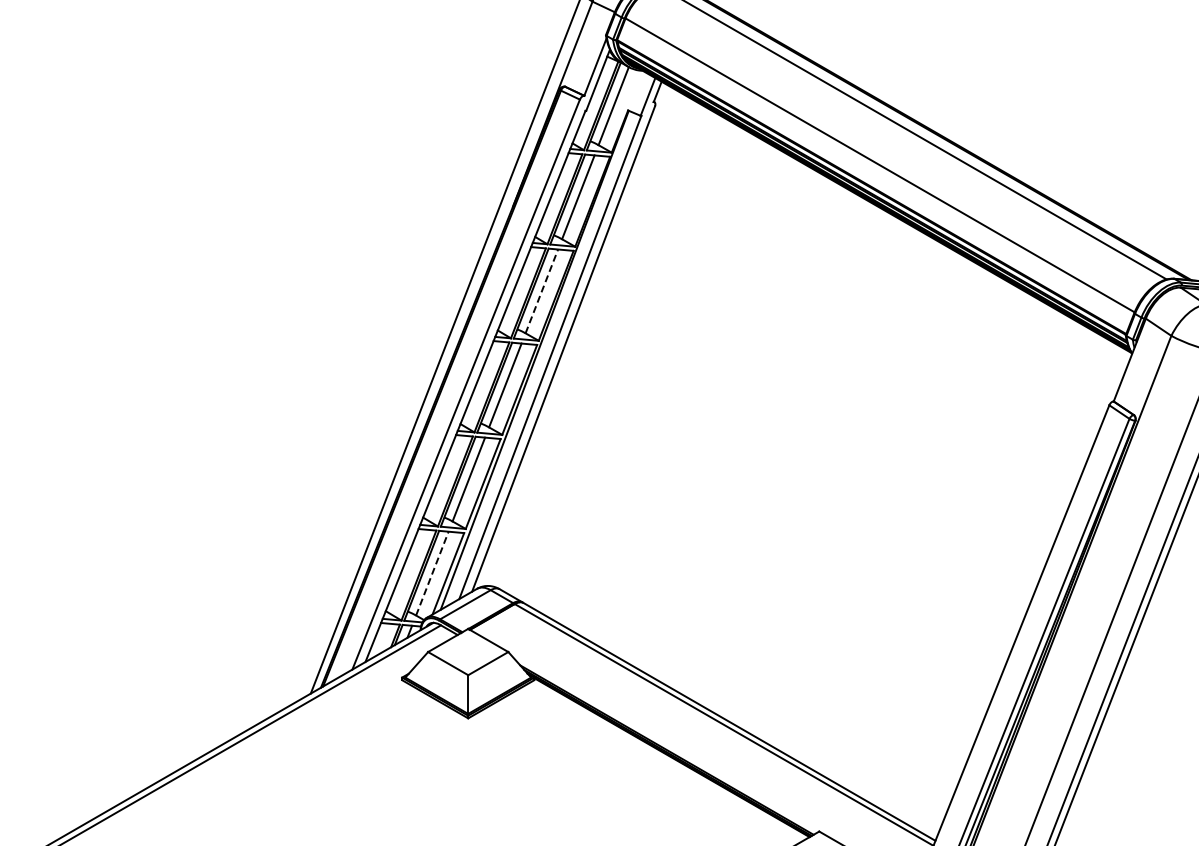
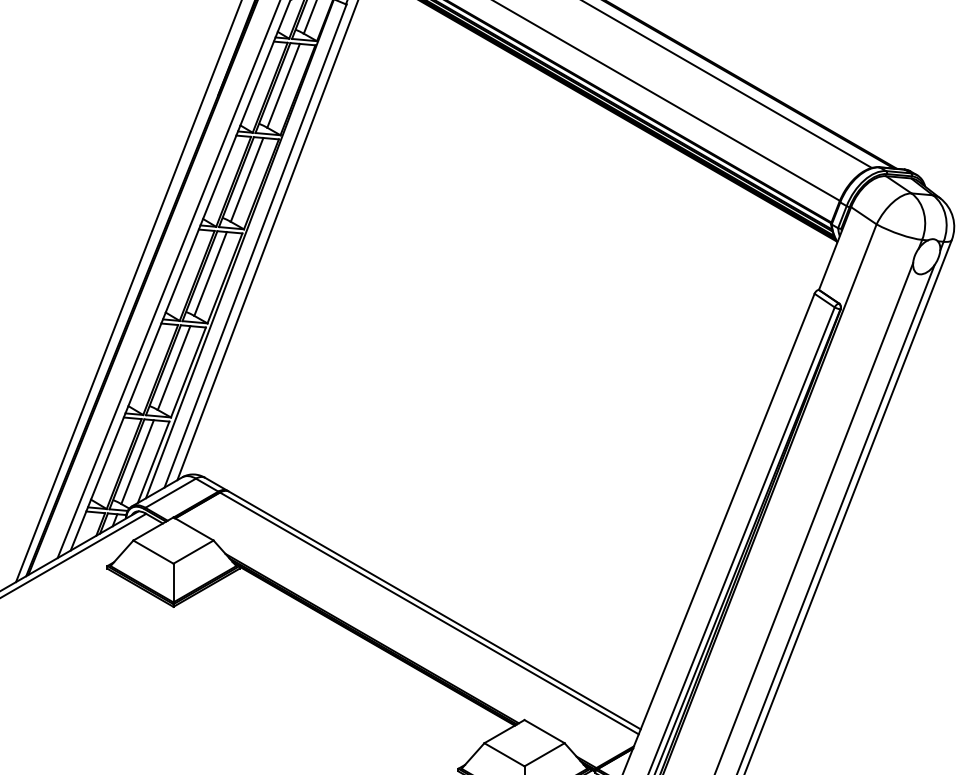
line: (541, 291) -> (246, 180), dashed -> solid
line: (432, 573) -> (137, 462), dashed -> solid

